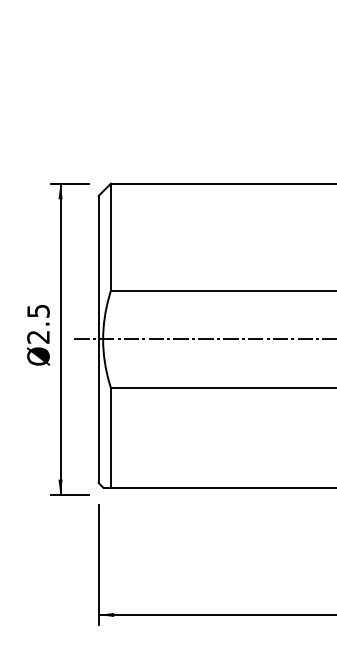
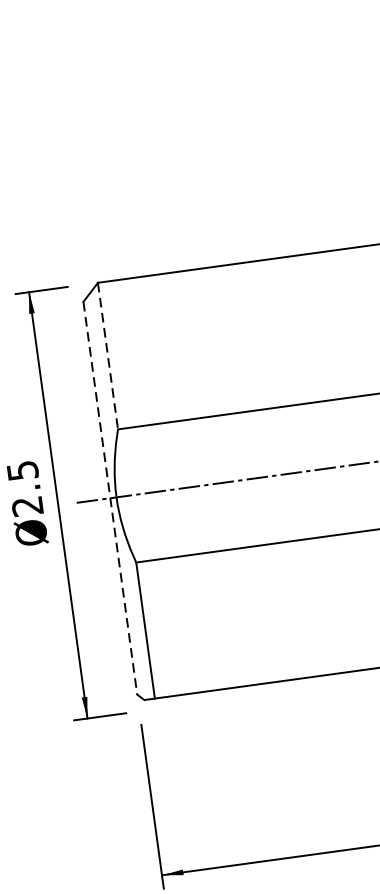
line: (110, 237) -> (107, 356), solid -> dashed
line: (98, 339) -> (110, 498), solid -> dashed

